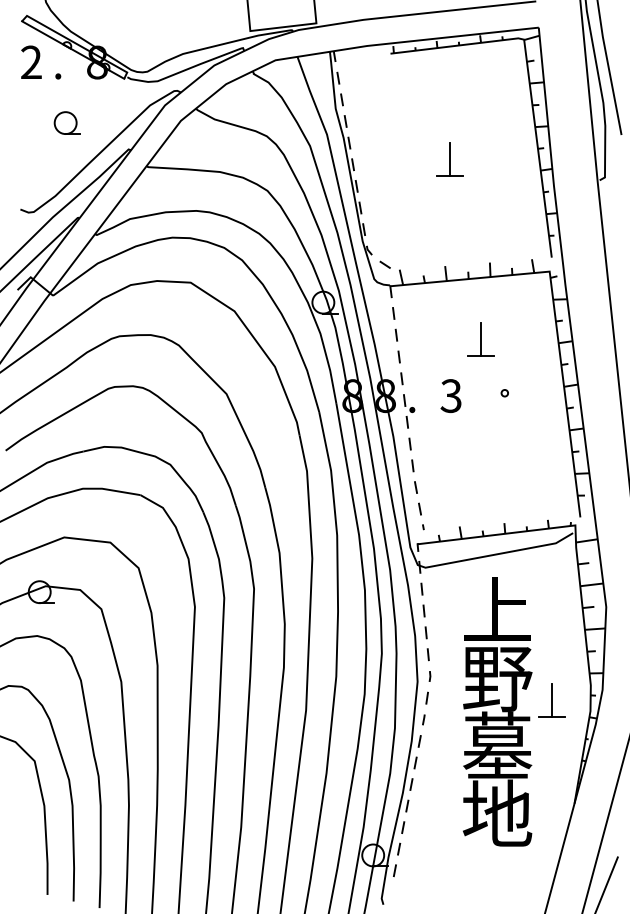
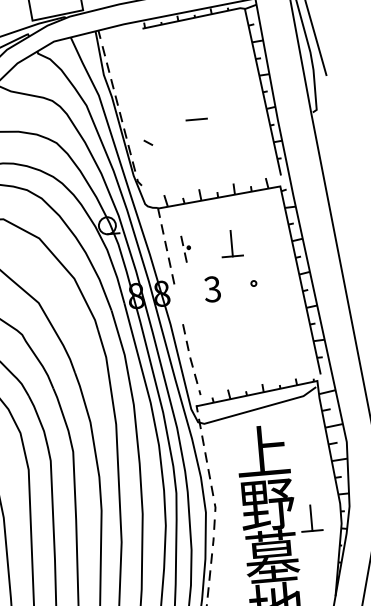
line: (449, 159) -> (195, 106), removed
line: (384, 264) -> (147, 142), moved
part: (409, 411) -> (186, 249), moved

